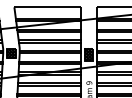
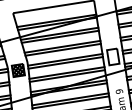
hatch: (88, 54) -> (112, 56), removed

